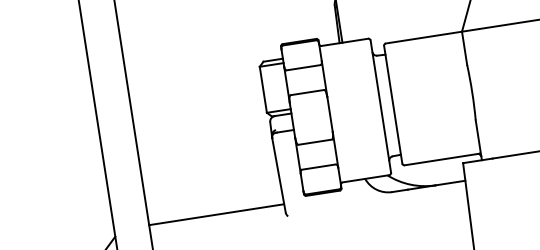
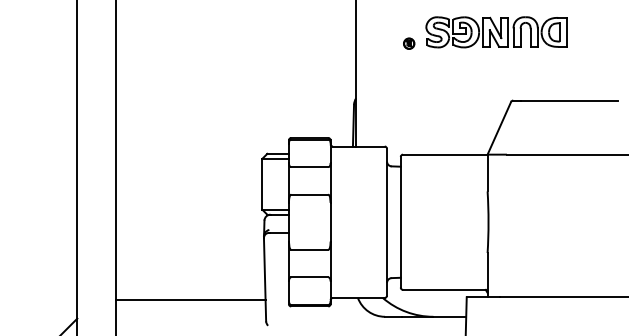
line: (216, 214) -> (190, 299), moved

